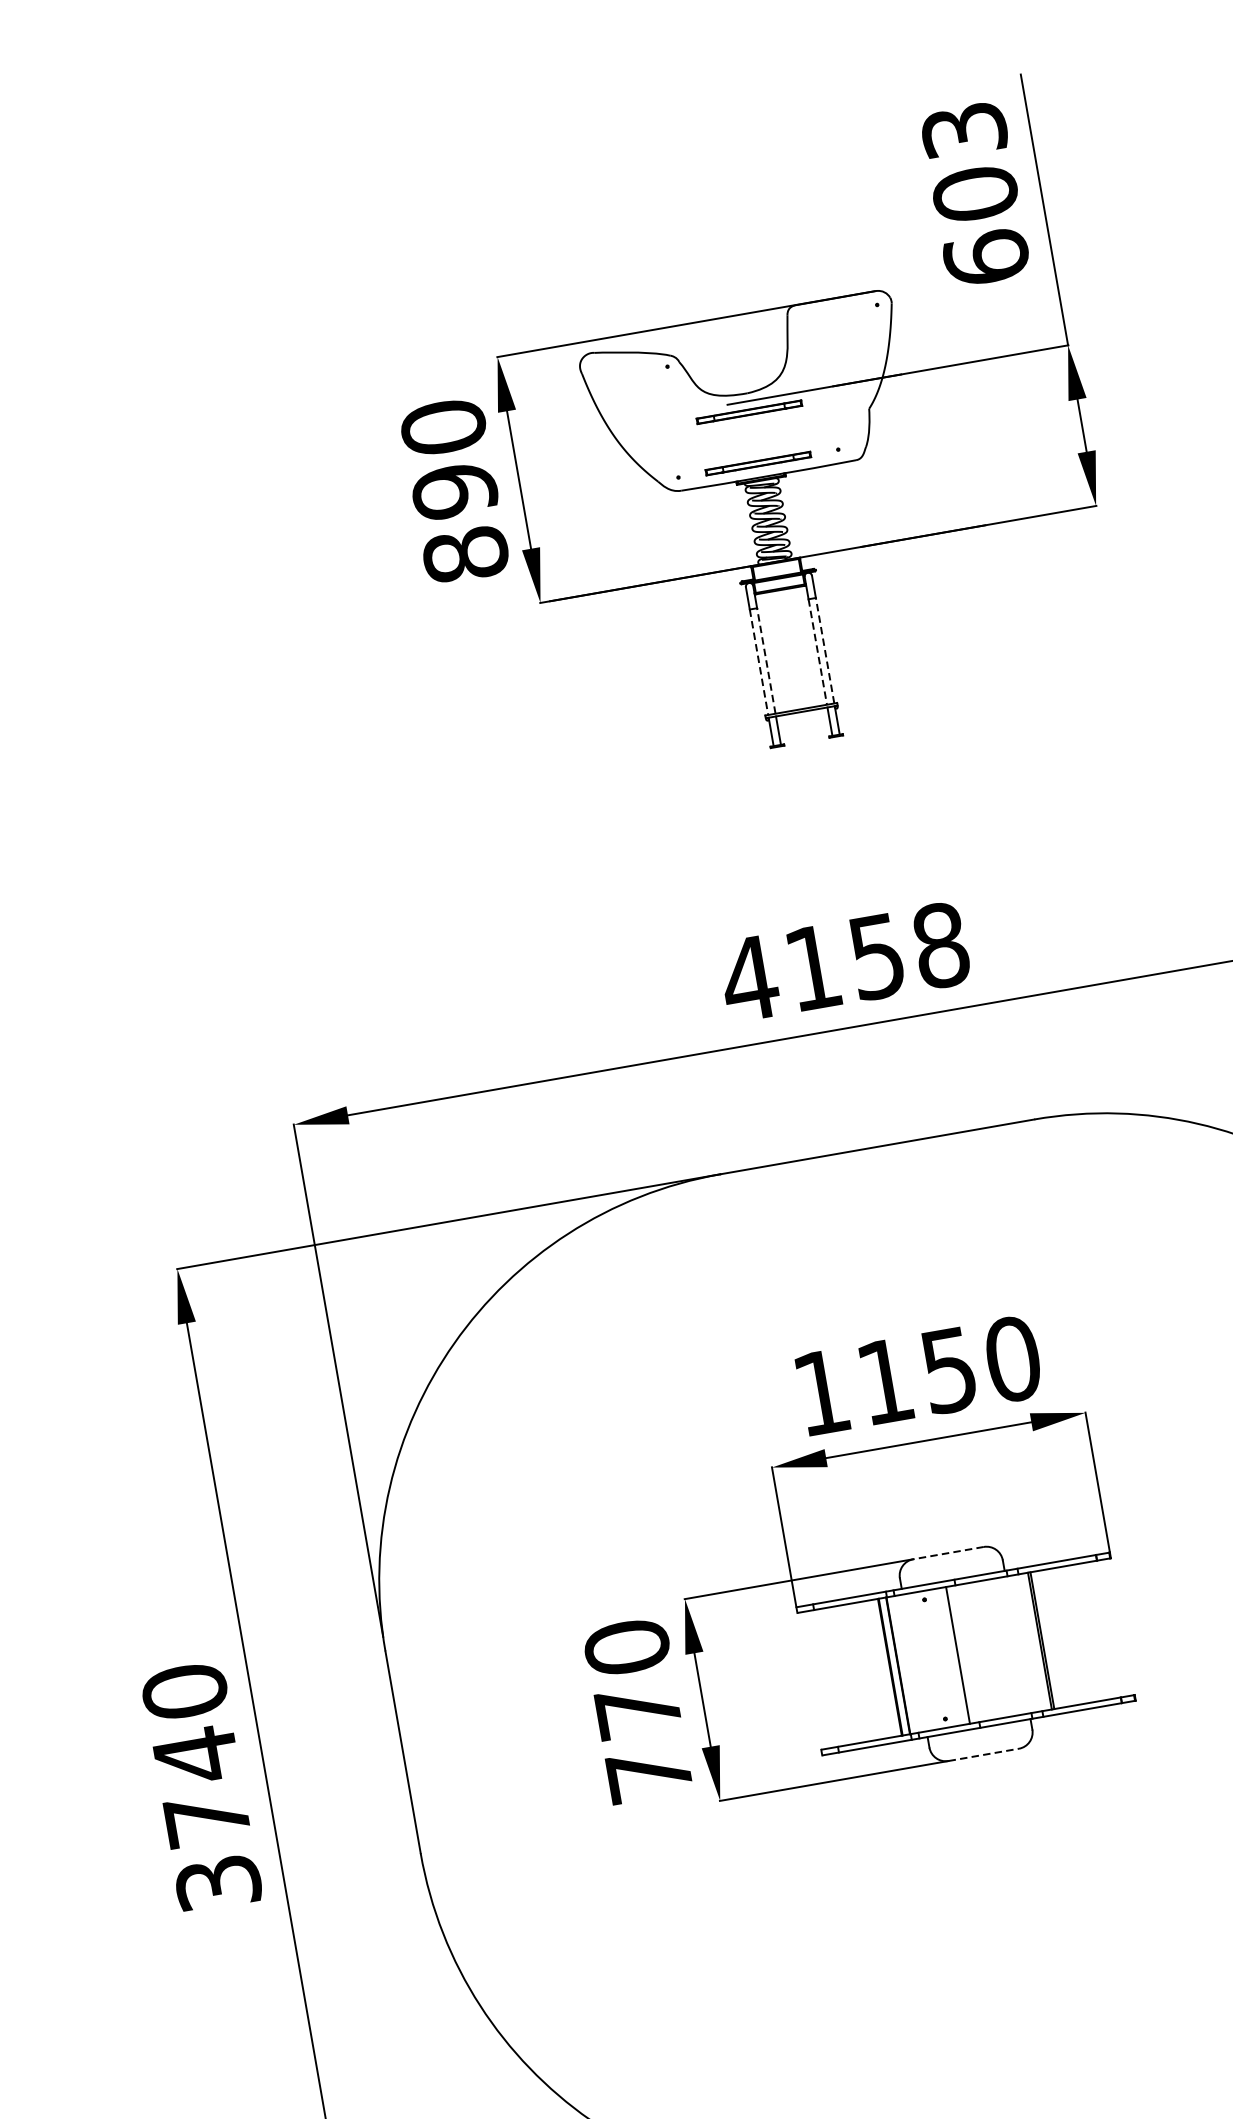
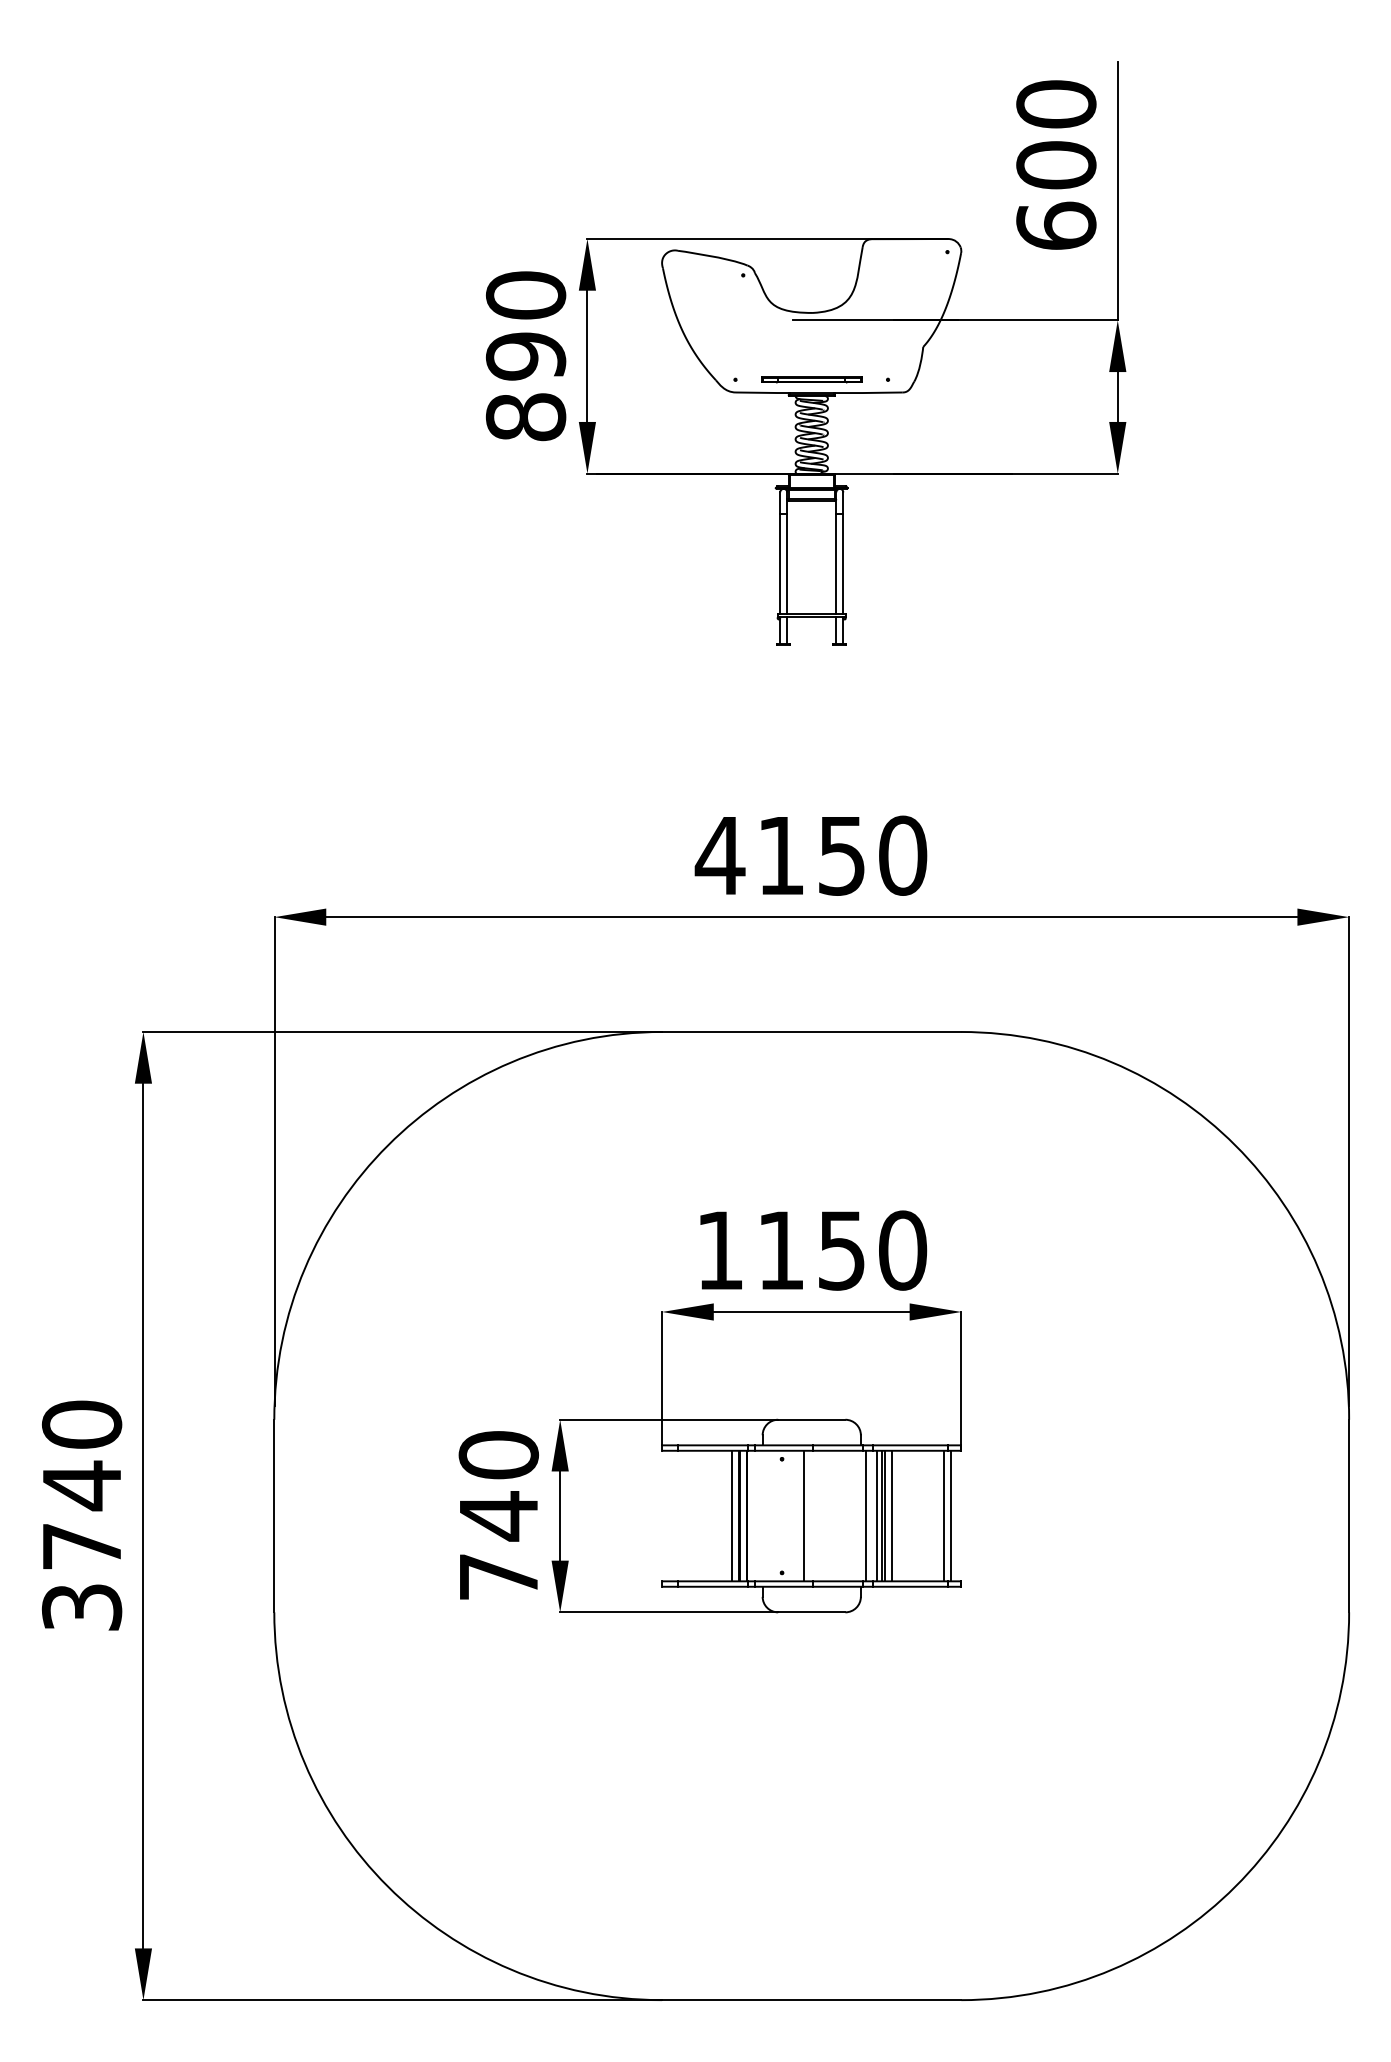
text: (964, 130) -> (1056, 104), 603 -> 600
part: (749, 411) -> (811, 330), removed
line: (825, 650) -> (843, 563), dashed -> solid
line: (818, 652) -> (836, 564), dashed -> solid
line: (766, 660) -> (787, 563), dashed -> solid
line: (759, 662) -> (780, 564), dashed -> solid
text: (941, 945) -> (903, 855), 4158 -> 4150
line: (948, 1552) -> (811, 1419), dashed -> solid
line: (1111, 1628) -> (950, 1515), added
line: (1105, 1629) -> (944, 1515), added
line: (1049, 1638) -> (891, 1515), added
line: (1033, 1641) -> (876, 1515), added
line: (1022, 1643) -> (865, 1515), added
line: (882, 1667) -> (732, 1515), added
text: (638, 1711) -> (498, 1516), 770 -> 740
line: (983, 1755) -> (811, 1612), dashed -> solid

